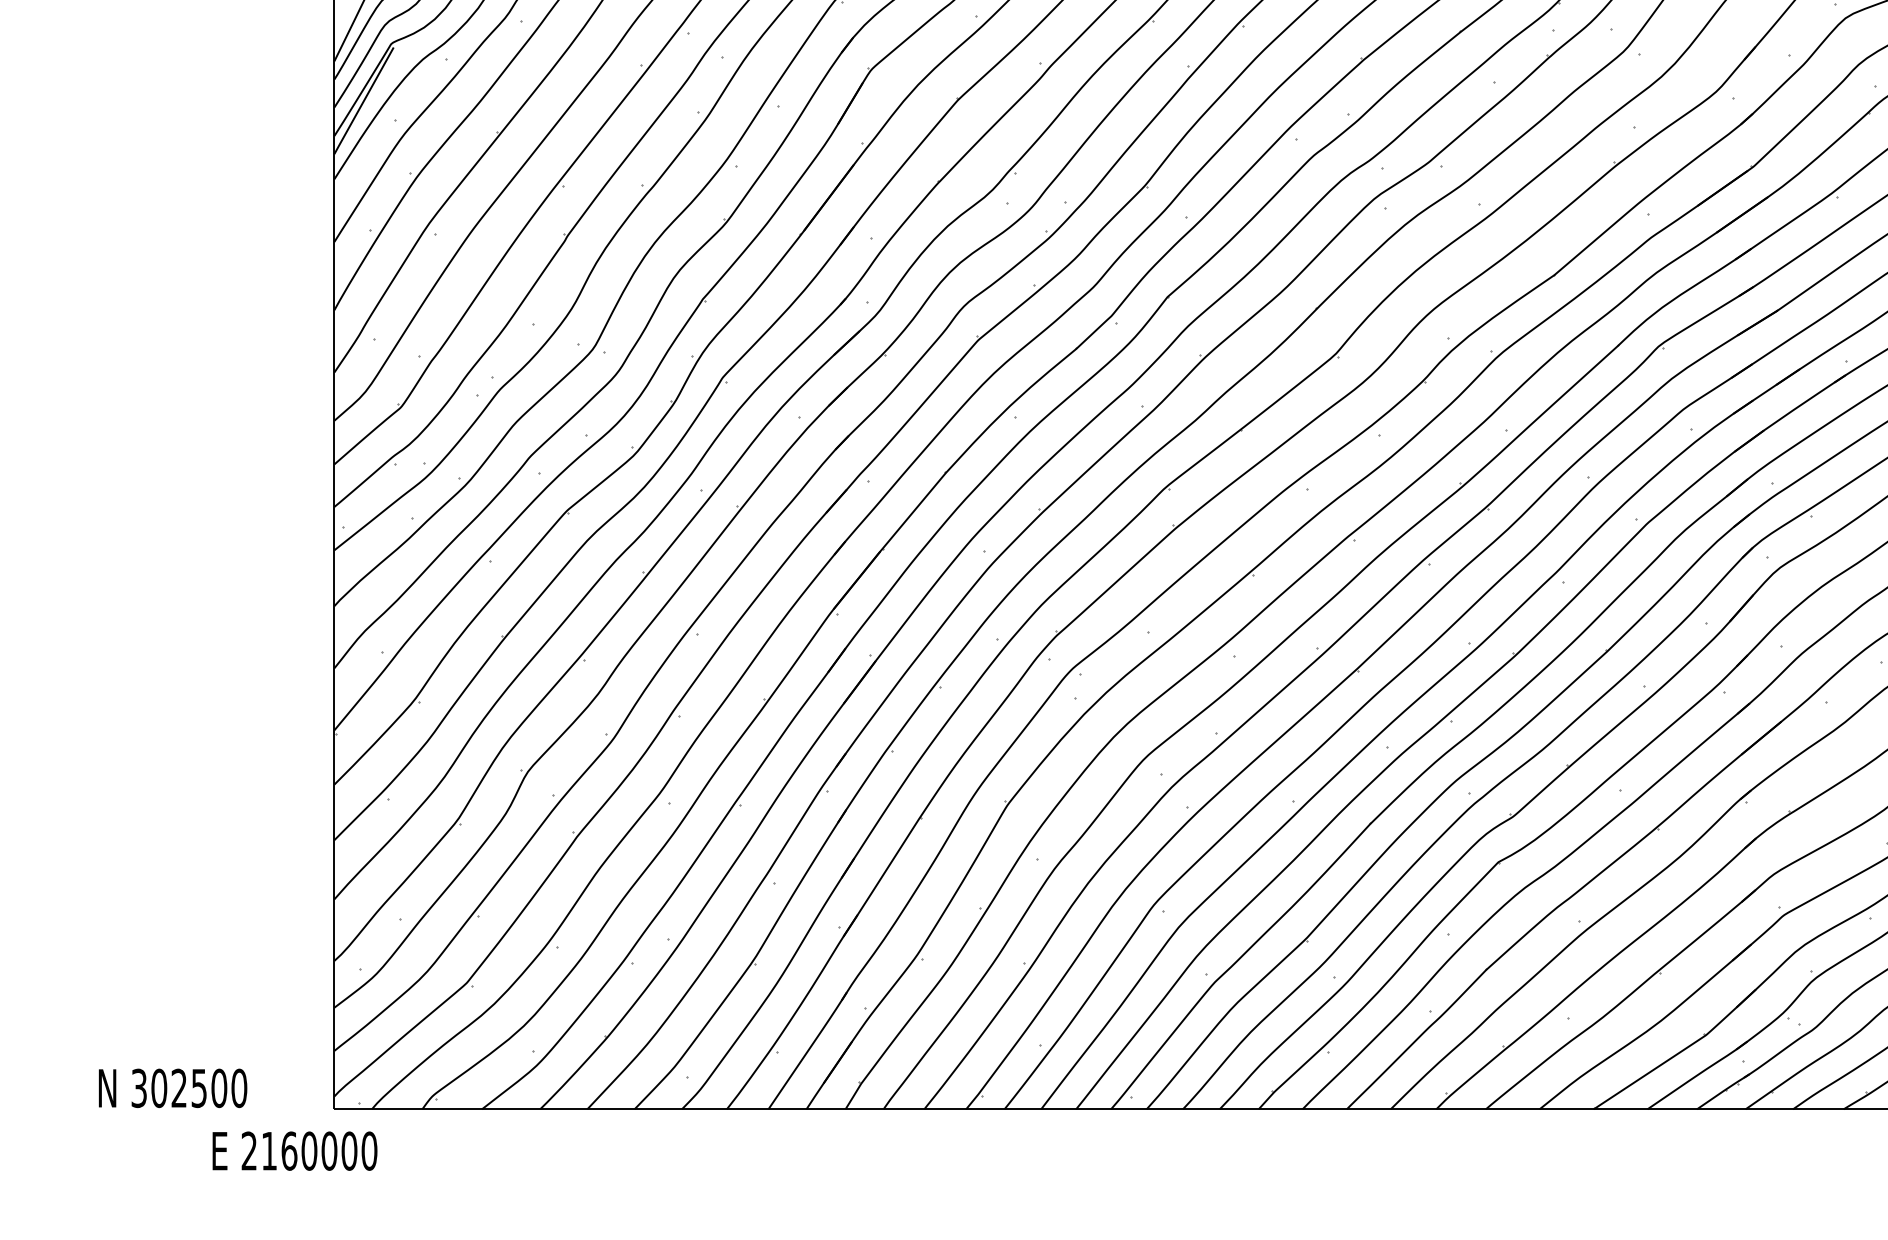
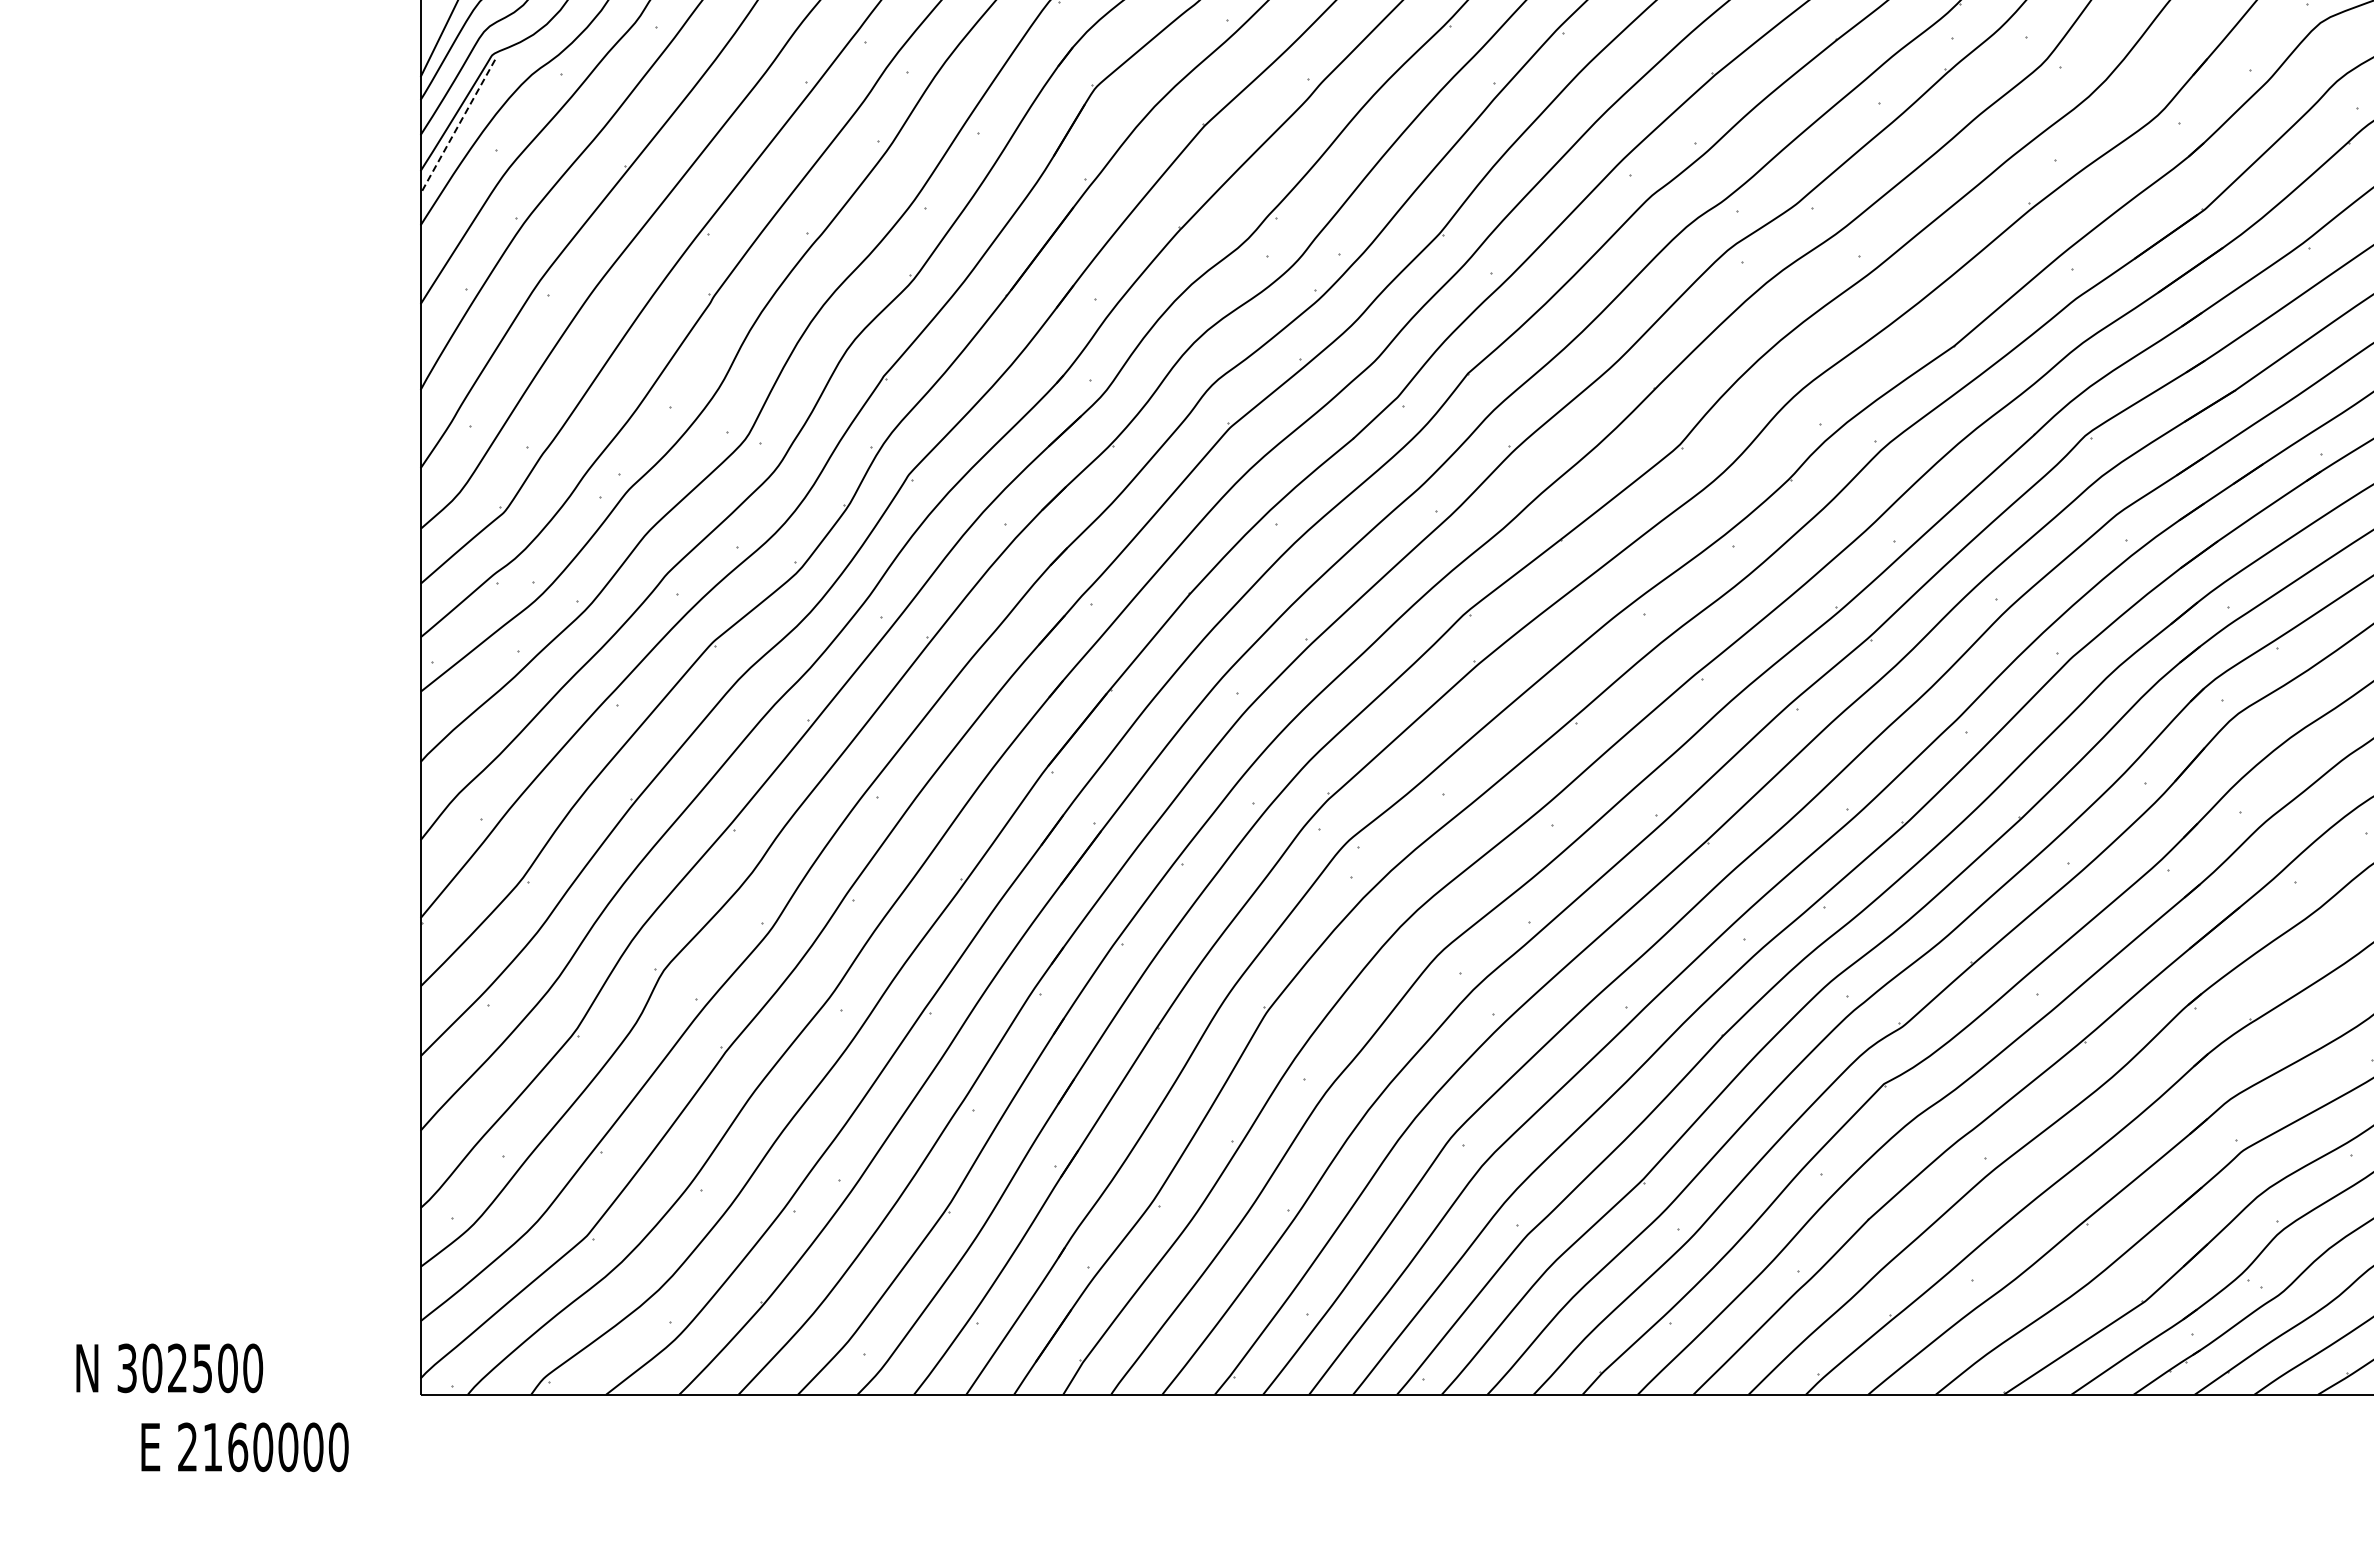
line: (363, 101) -> (457, 127), solid -> dashed
text: (172, 1088) -> (169, 1368), moved
text: (294, 1151) -> (244, 1447), moved

